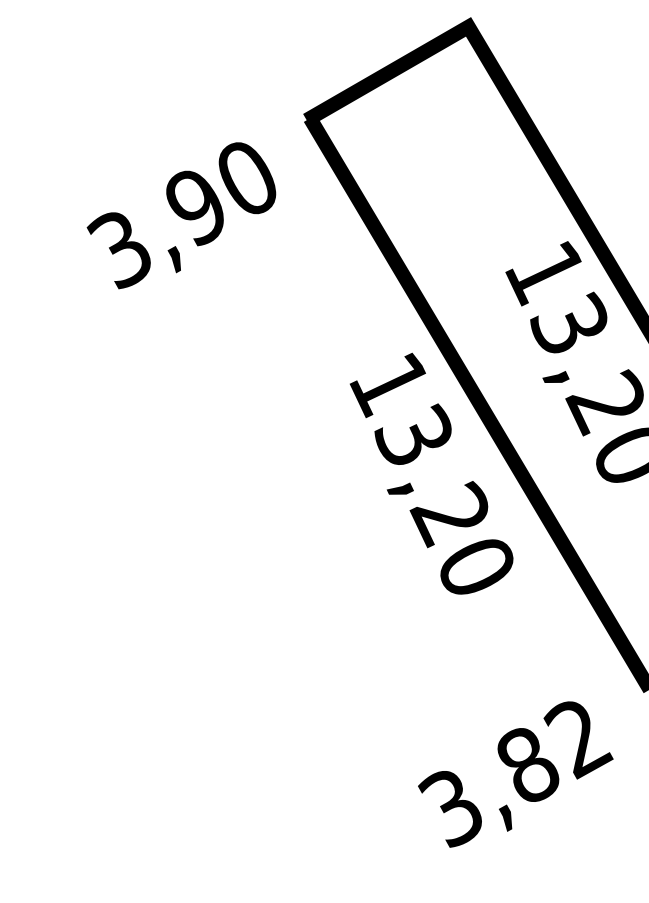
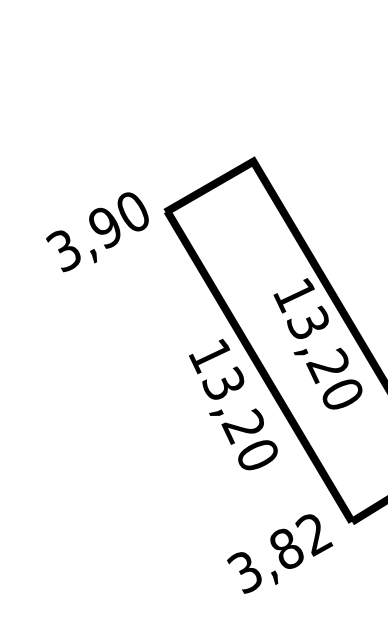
text: (181, 216) -> (97, 232), moved
text: (516, 773) -> (280, 553), moved

